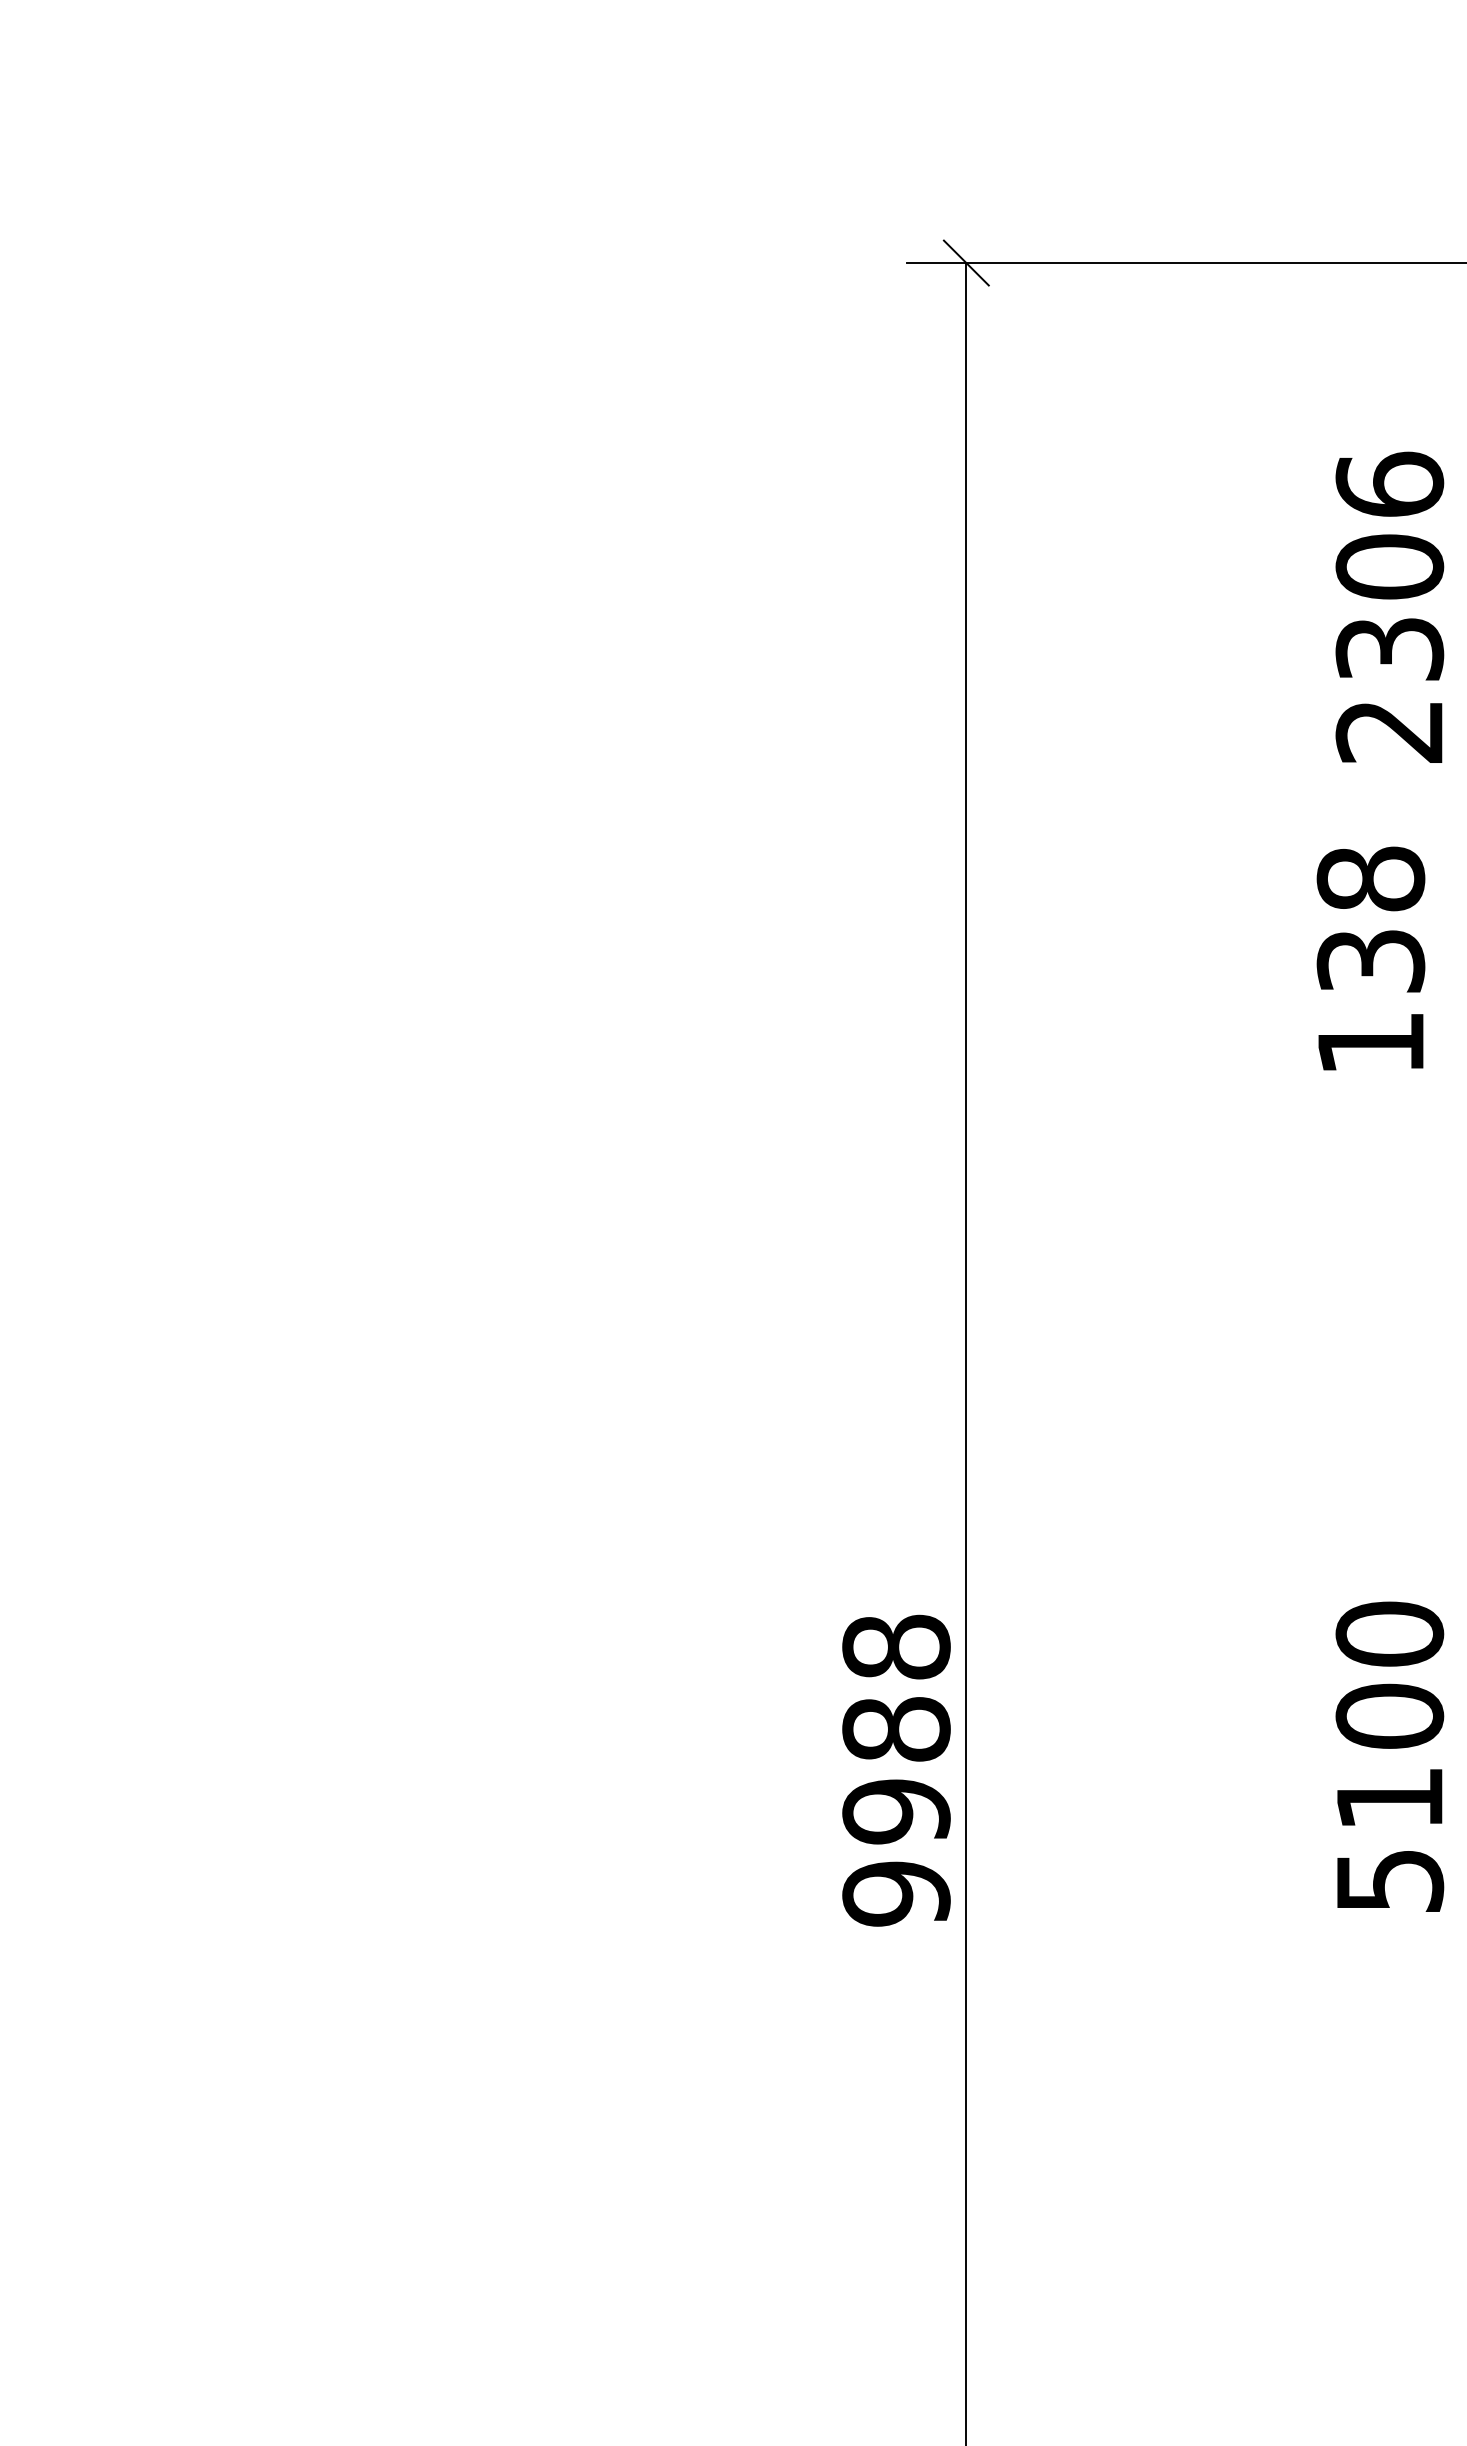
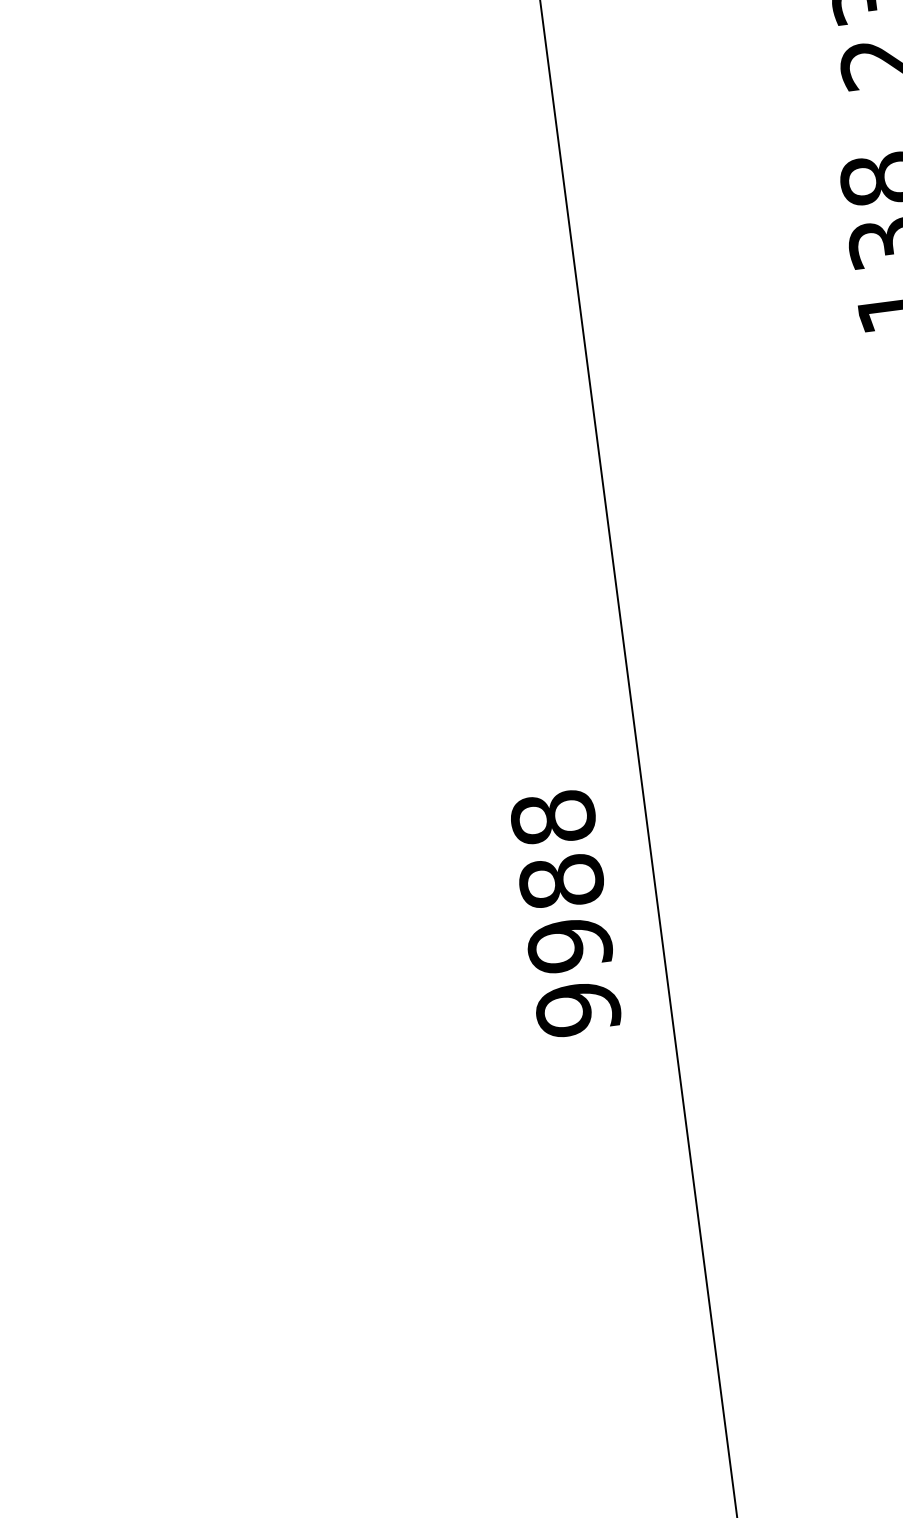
text: (896, 1770) -> (565, 913), moved

